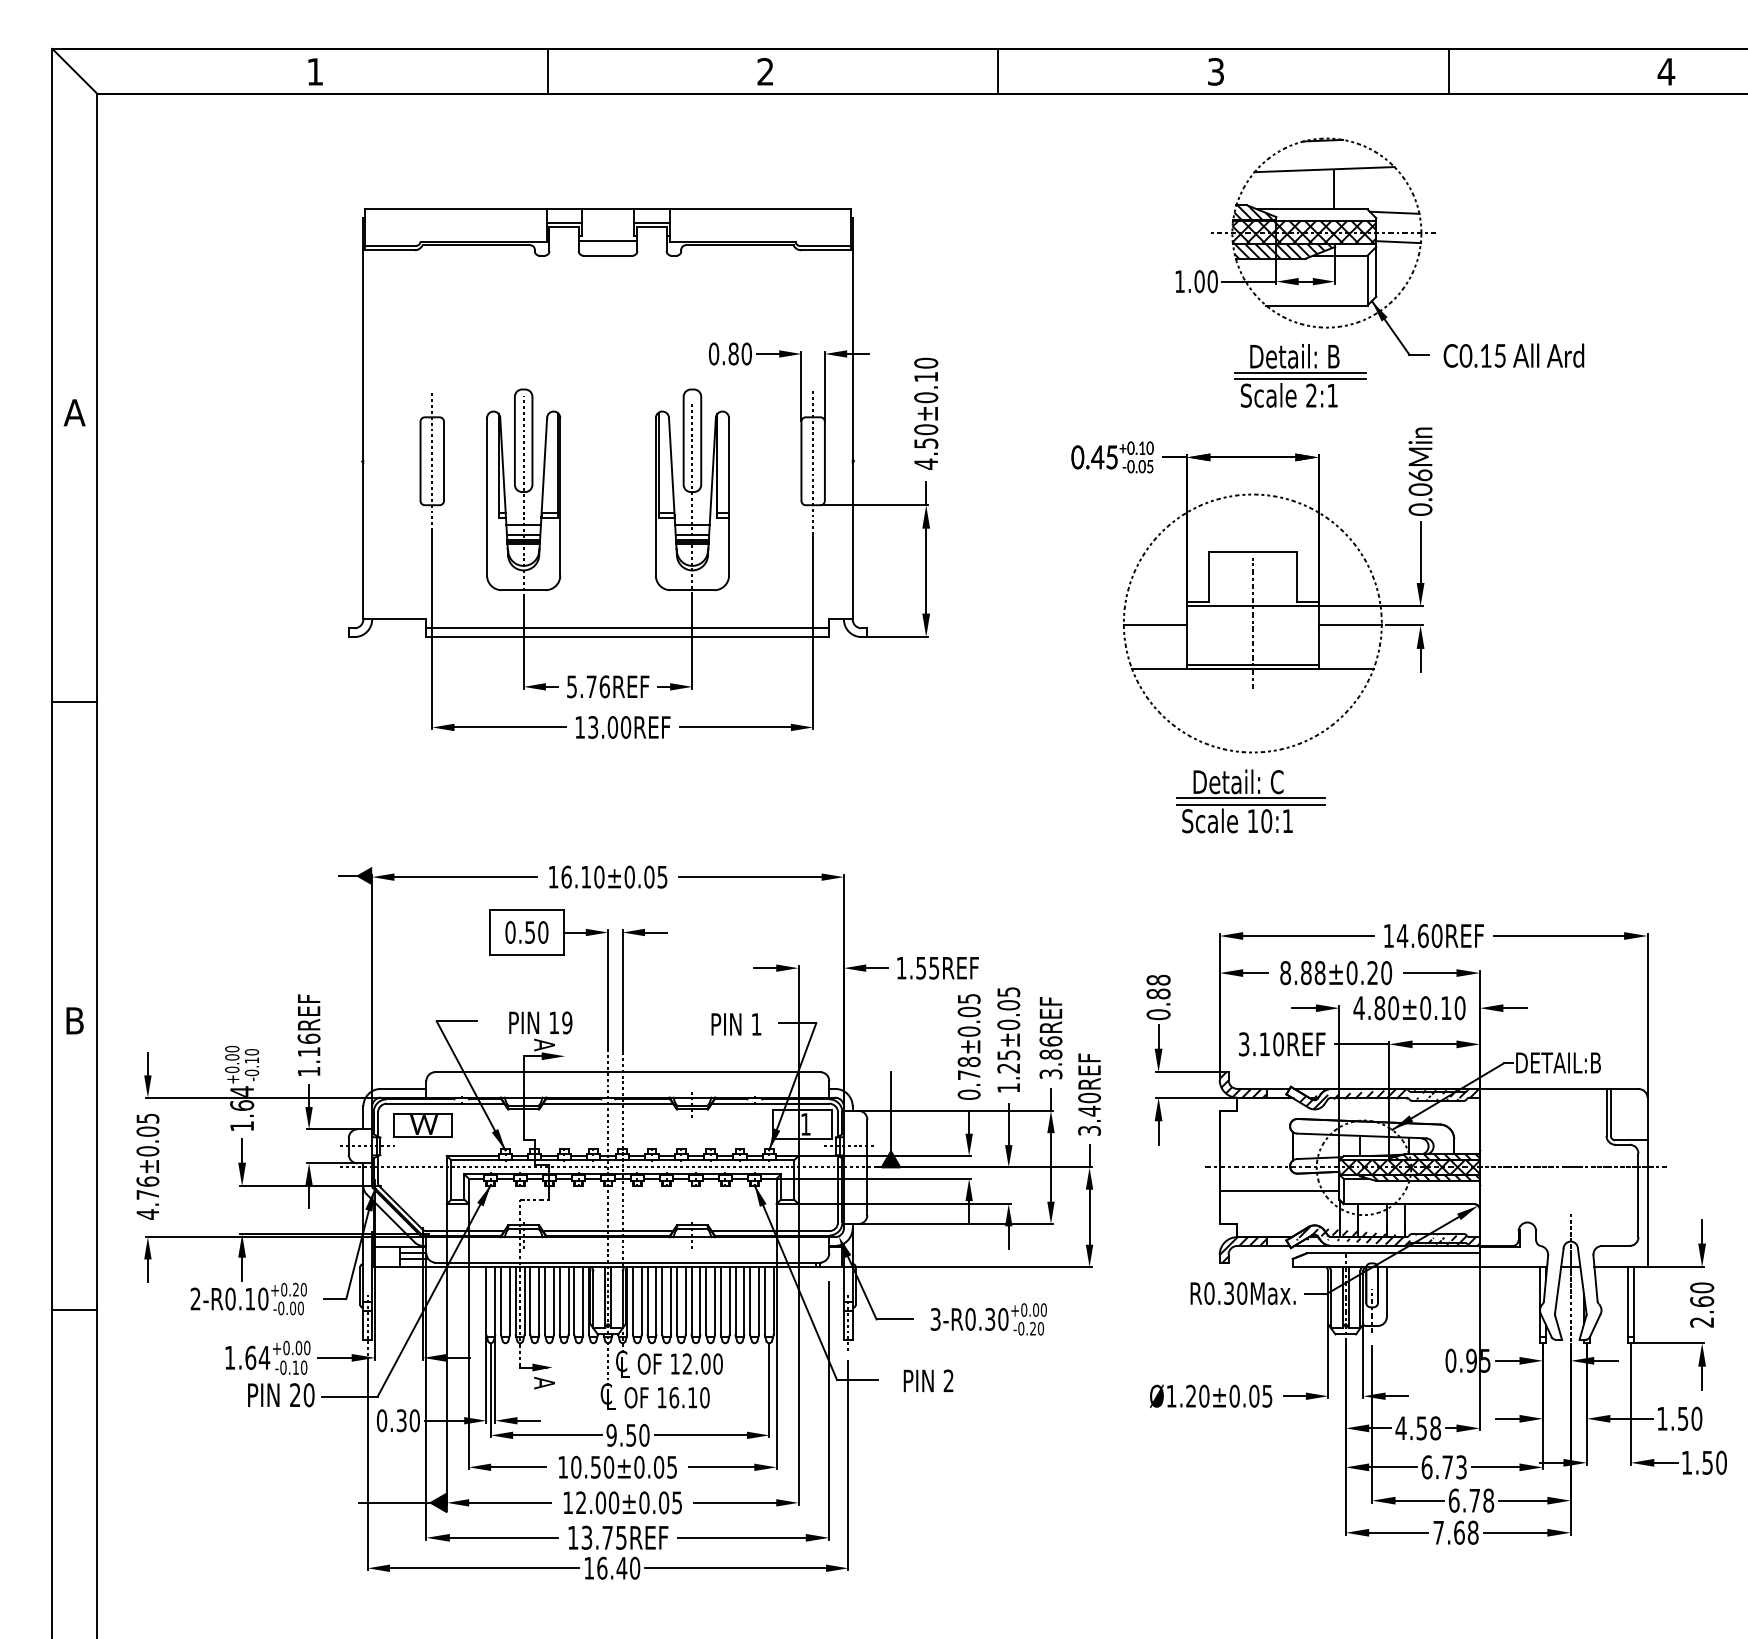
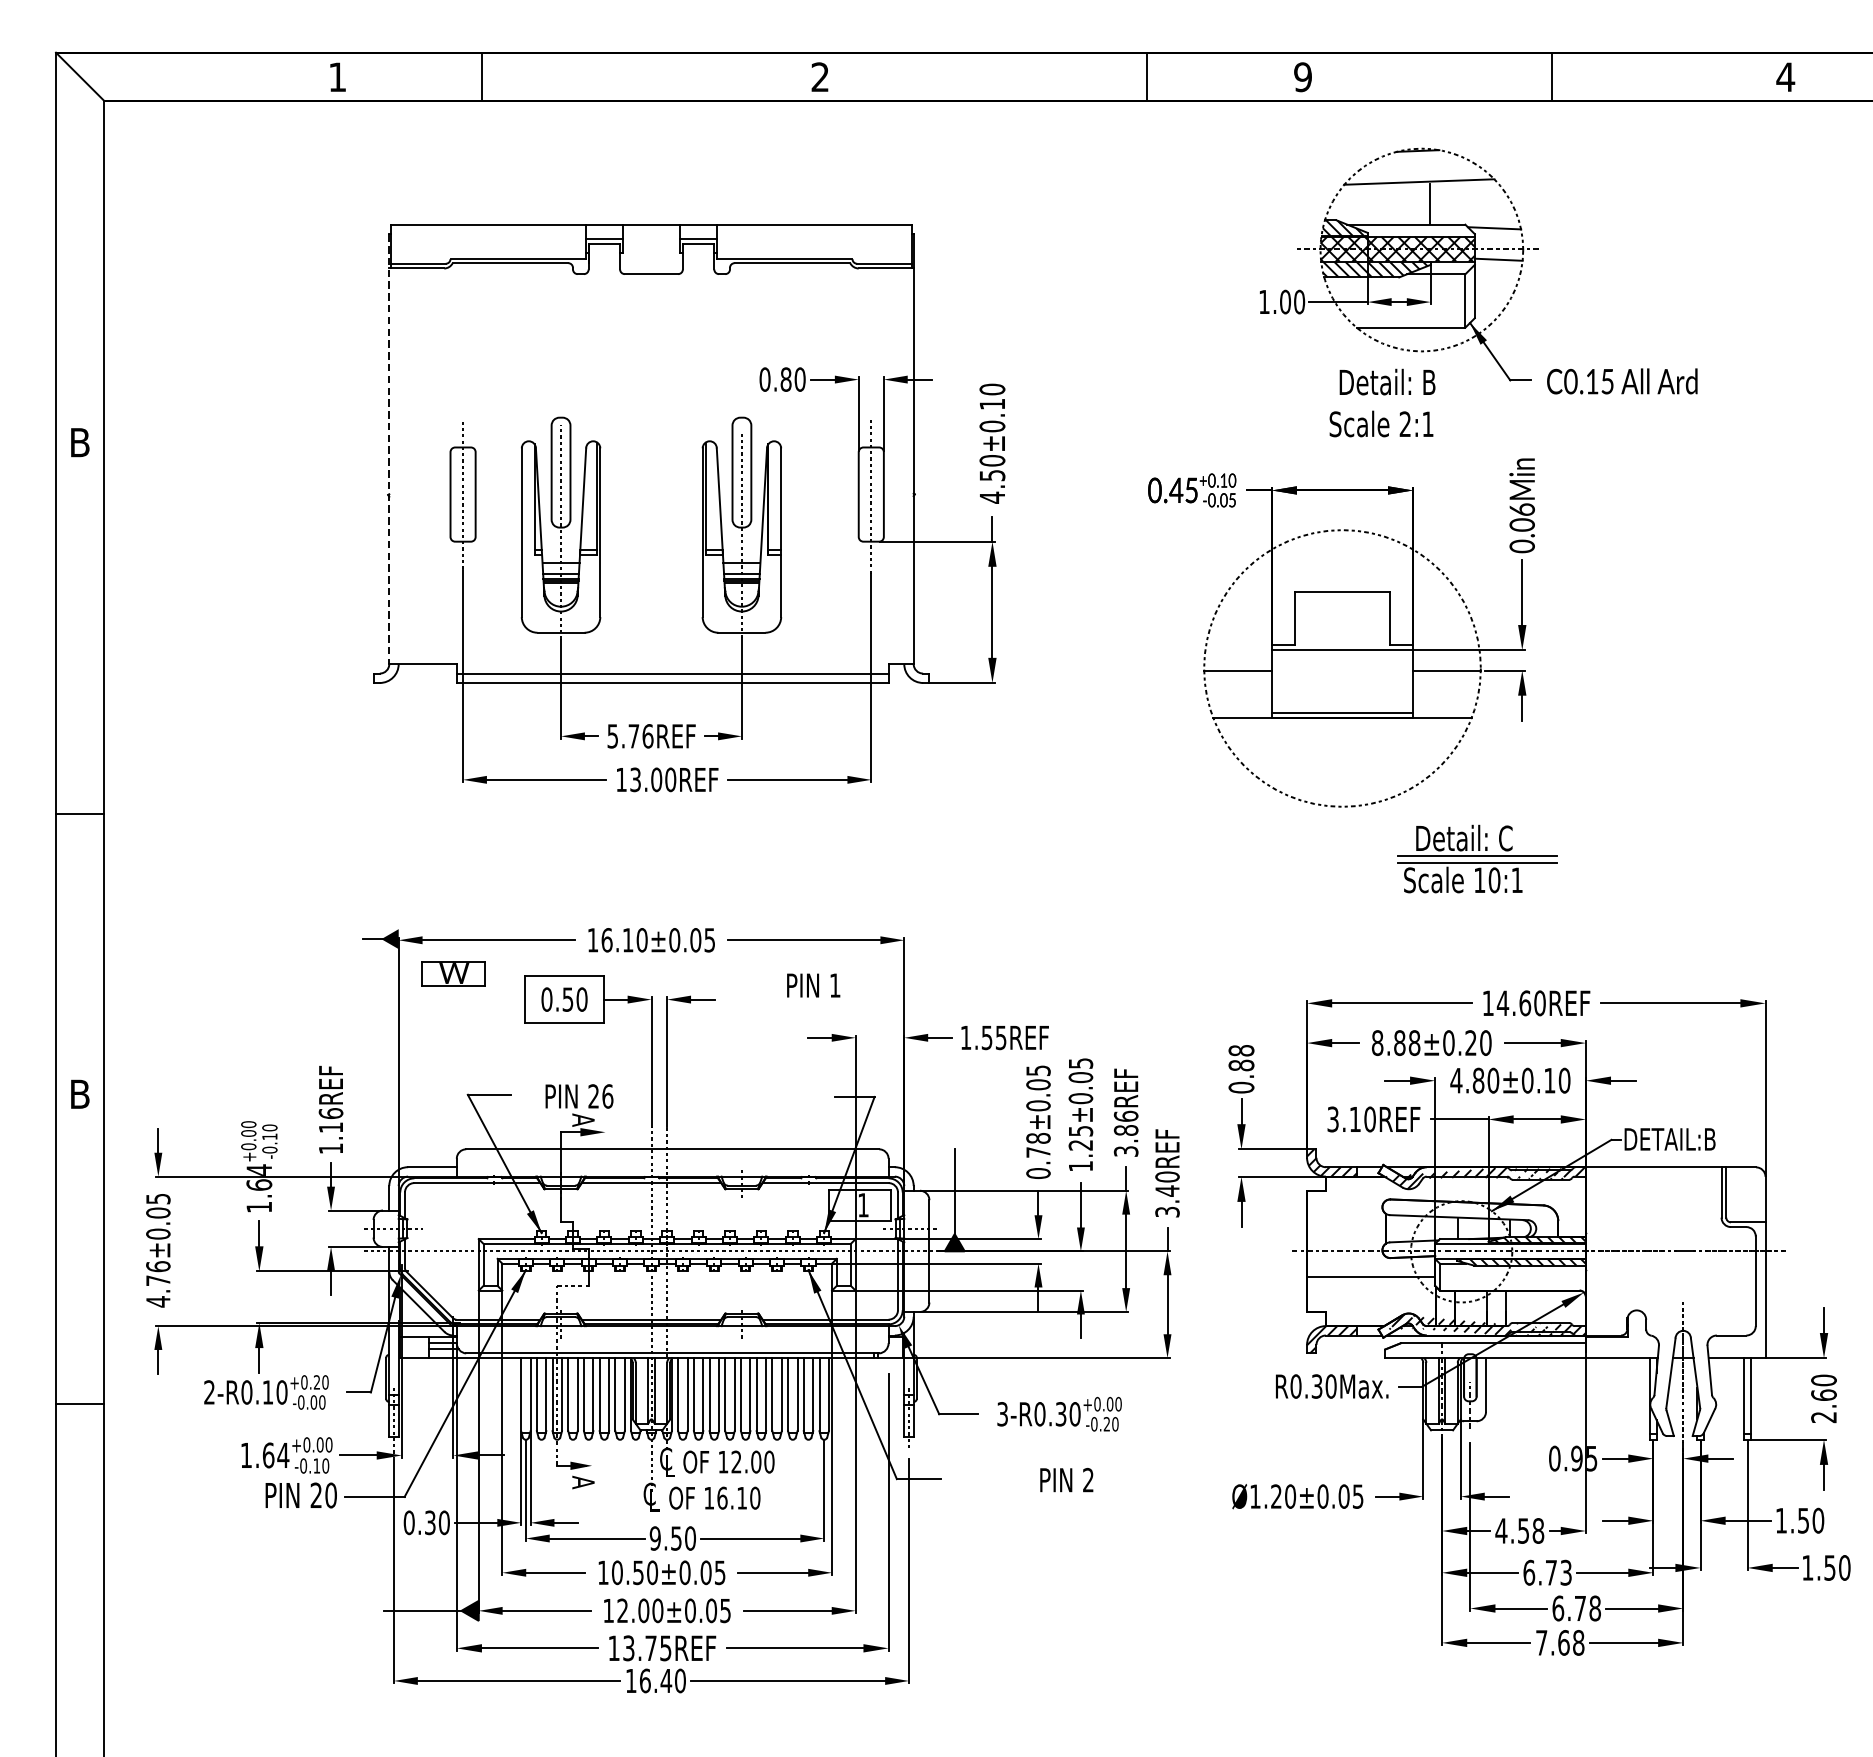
line: (547, 70) -> (481, 75), moved
line: (998, 70) -> (1147, 75), moved
text: (1215, 71) -> (1302, 76), 3 -> 9
line: (607, 240) -> (650, 257), removed
line: (1300, 372) -> (1393, 399), removed
line: (1300, 379) -> (1393, 406), removed
text: (74, 412) -> (79, 442), A -> B
line: (363, 418) -> (389, 448), solid -> dashed
line: (1252, 623) -> (1342, 668), removed
line: (74, 702) -> (79, 814), moved
part: (1250, 801) -> (1477, 859), moved
text: (560, 1022) -> (600, 1096), 19 -> 26
text: (736, 1024) -> (813, 985), moved
part: (422, 1125) -> (452, 973), moved
hatch: (1409, 1167) -> (1510, 1251), removed
text: (928, 1380) -> (1066, 1479), moved

